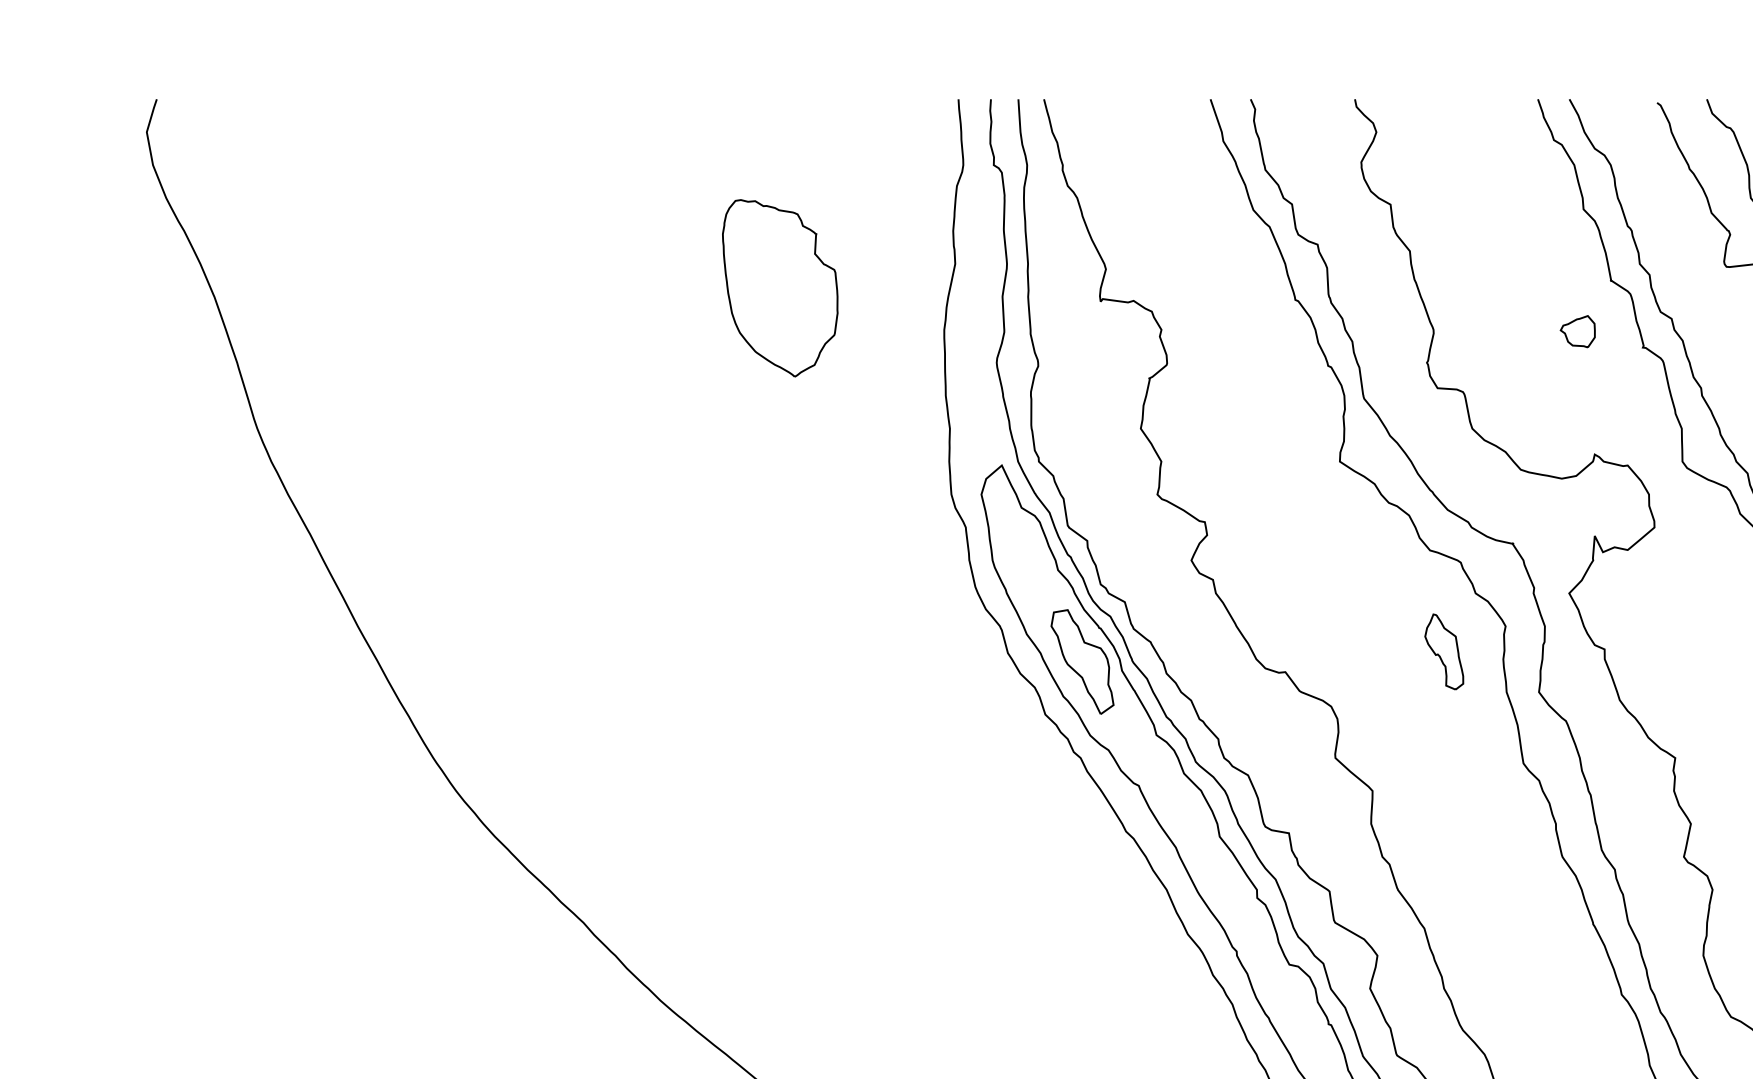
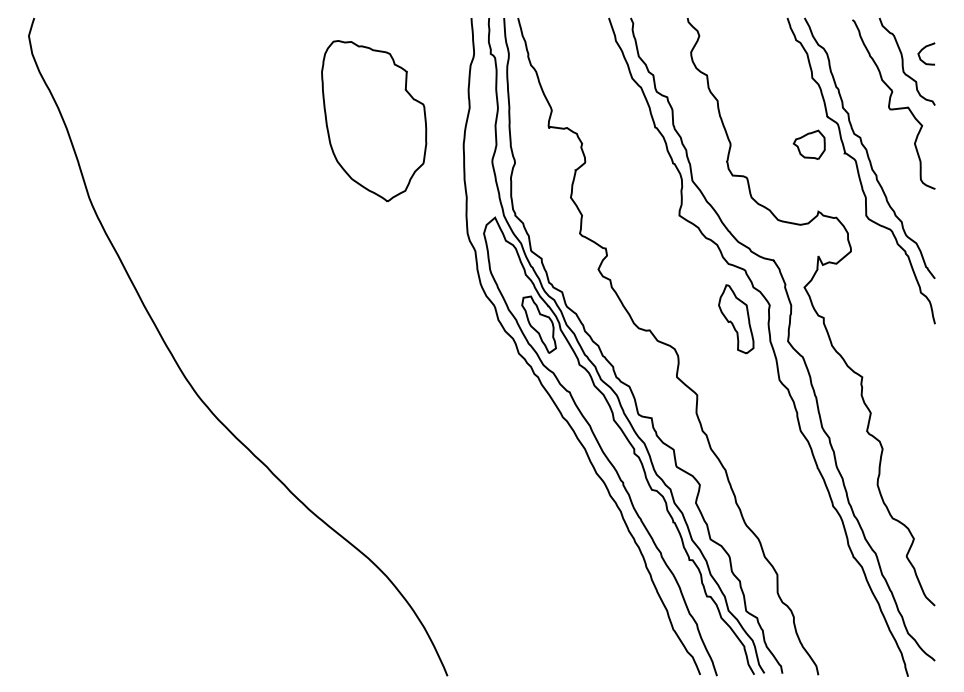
part: (780, 287) -> (374, 120), size x1.67
part: (1576, 331) -> (808, 144), size x1.67
part: (1444, 652) -> (736, 319), size x1.67

